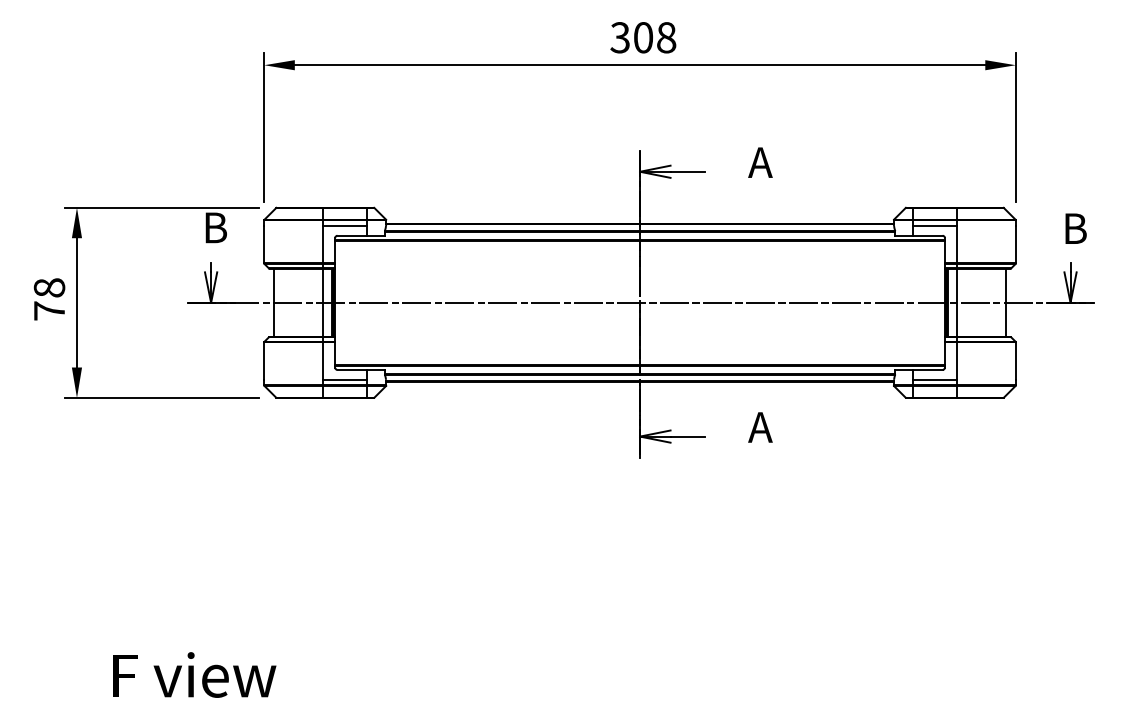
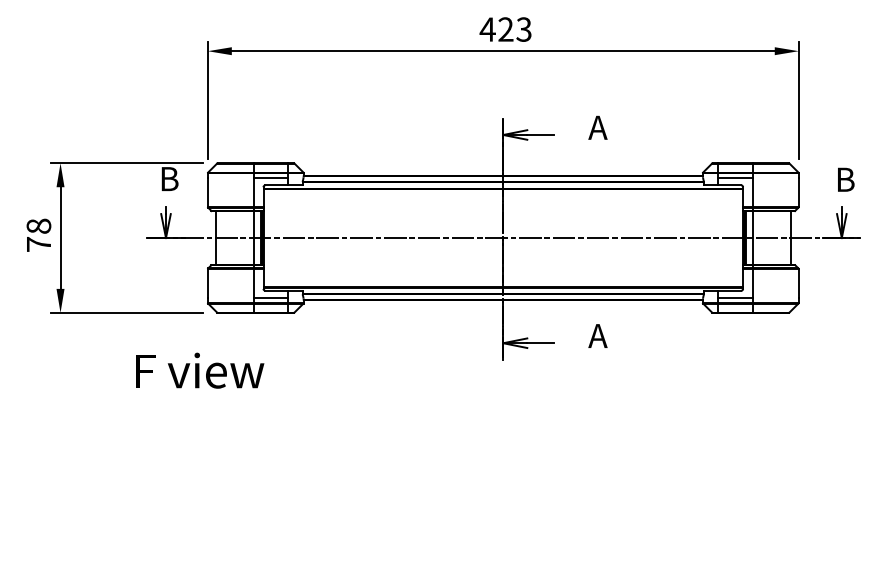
text: (642, 37) -> (505, 29), 308 -> 423
text: (195, 674) -> (200, 370), moved

